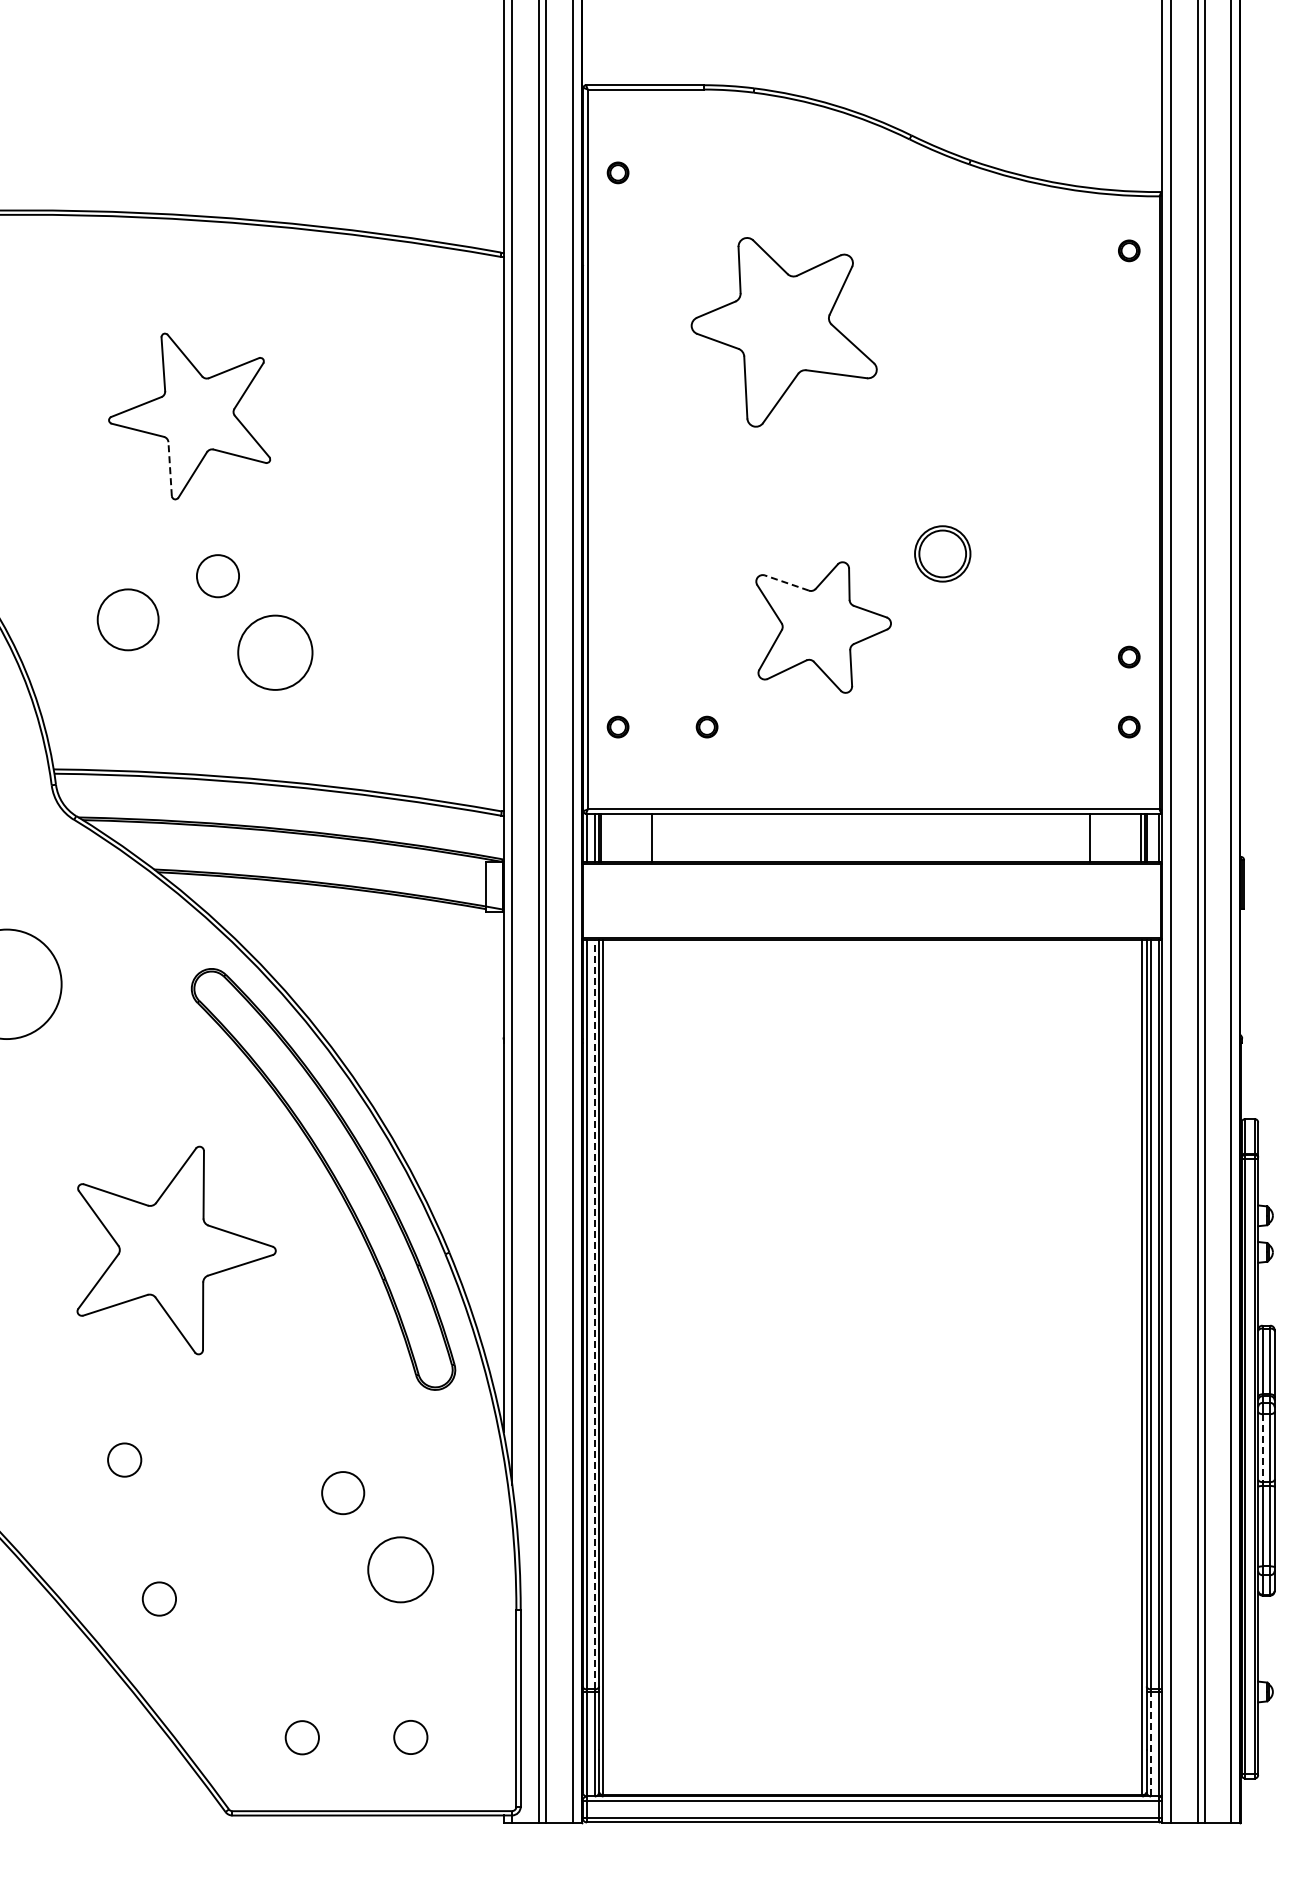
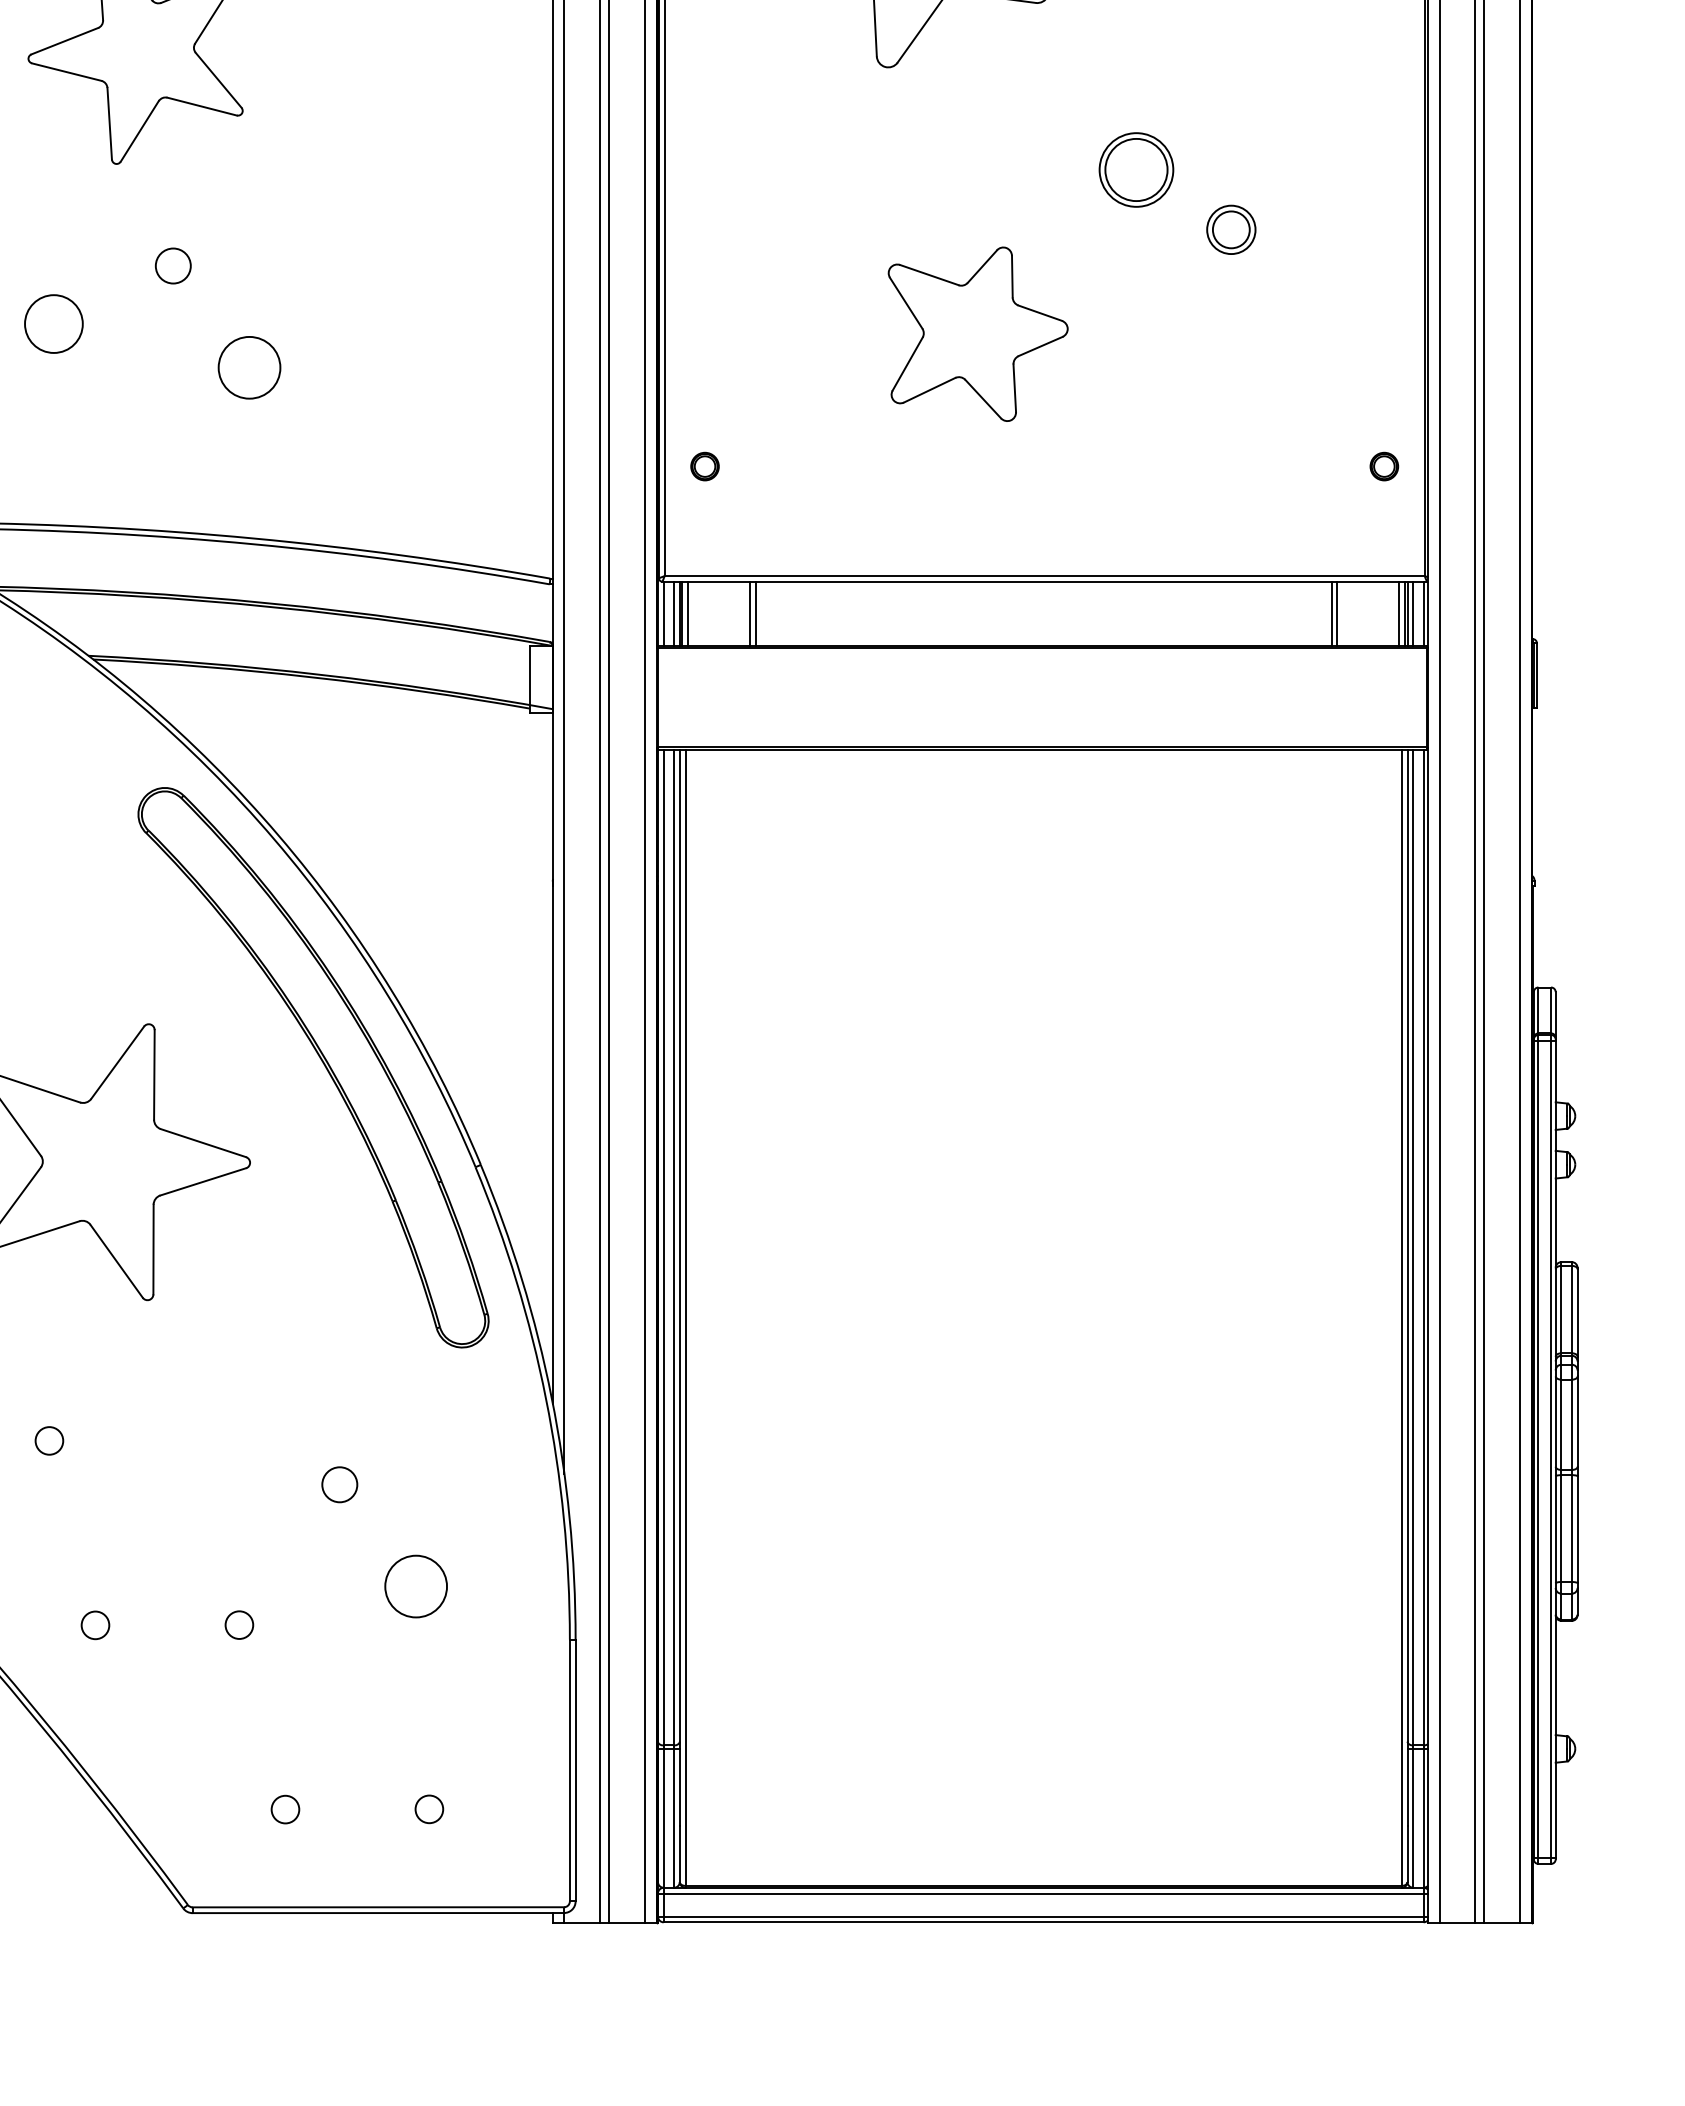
line: (170, 469) -> (110, 124), dashed -> solid
part: (1014, 548) -> (1231, 229), added
part: (942, 553) -> (1136, 169), moved
circle: (217, 576) -> (172, 266), size x0.62
line: (786, 582) -> (928, 274), dashed -> solid
circle: (127, 619) -> (53, 323), size x0.71
circle: (275, 652) -> (249, 367), size x0.62
part: (1129, 656) -> (1384, 372), removed
part: (706, 726) -> (822, 465), removed
line: (605, 837) -> (688, 613), added
line: (656, 837) -> (756, 613), added
line: (1093, 837) -> (1336, 613), added
line: (1151, 837) -> (1413, 613), added
line: (594, 1314) -> (673, 1247), dashed -> solid
line: (1262, 1448) -> (1561, 1425), dashed -> solid
circle: (124, 1460) -> (49, 1441), size x0.62
circle: (343, 1493) -> (340, 1485), size x0.62
circle: (400, 1569) -> (415, 1586), size x0.71
circle: (159, 1598) -> (95, 1624), size x0.62
circle: (267, 1598) -> (239, 1624), added
circle: (302, 1737) -> (285, 1809), size x0.62
circle: (410, 1737) -> (429, 1809), size x0.62
line: (1151, 1743) -> (1413, 1817), dashed -> solid

